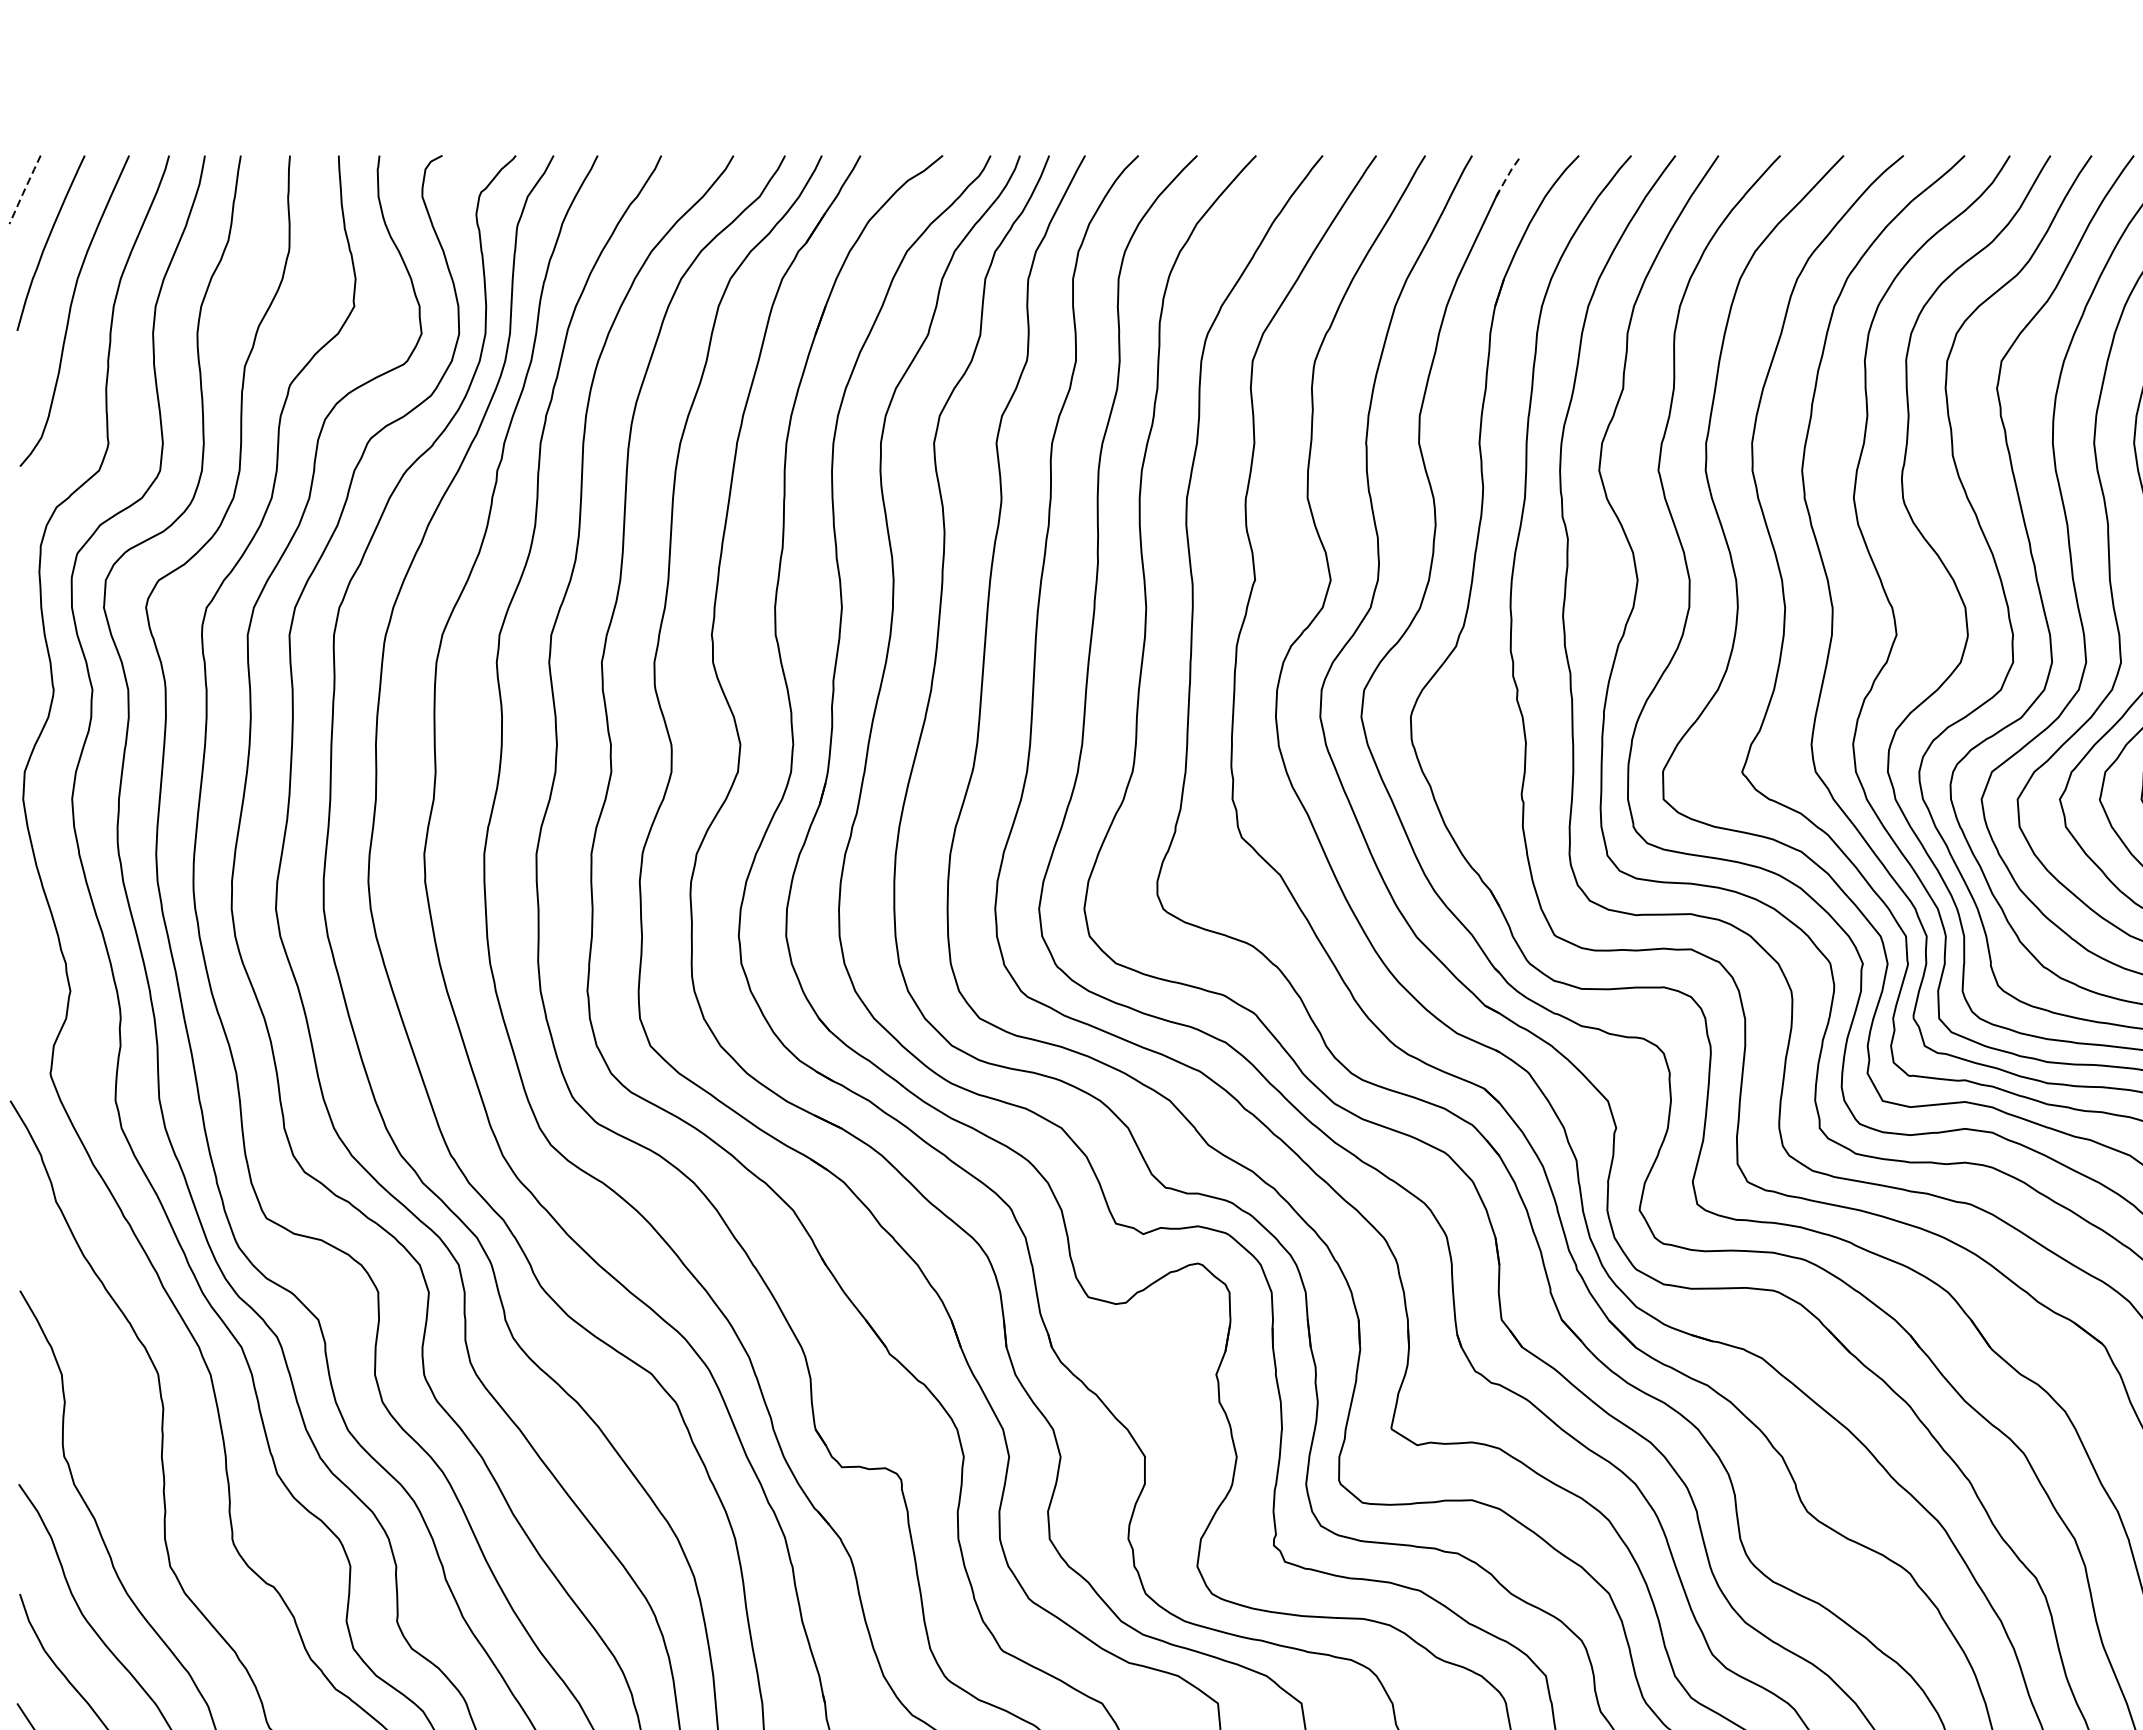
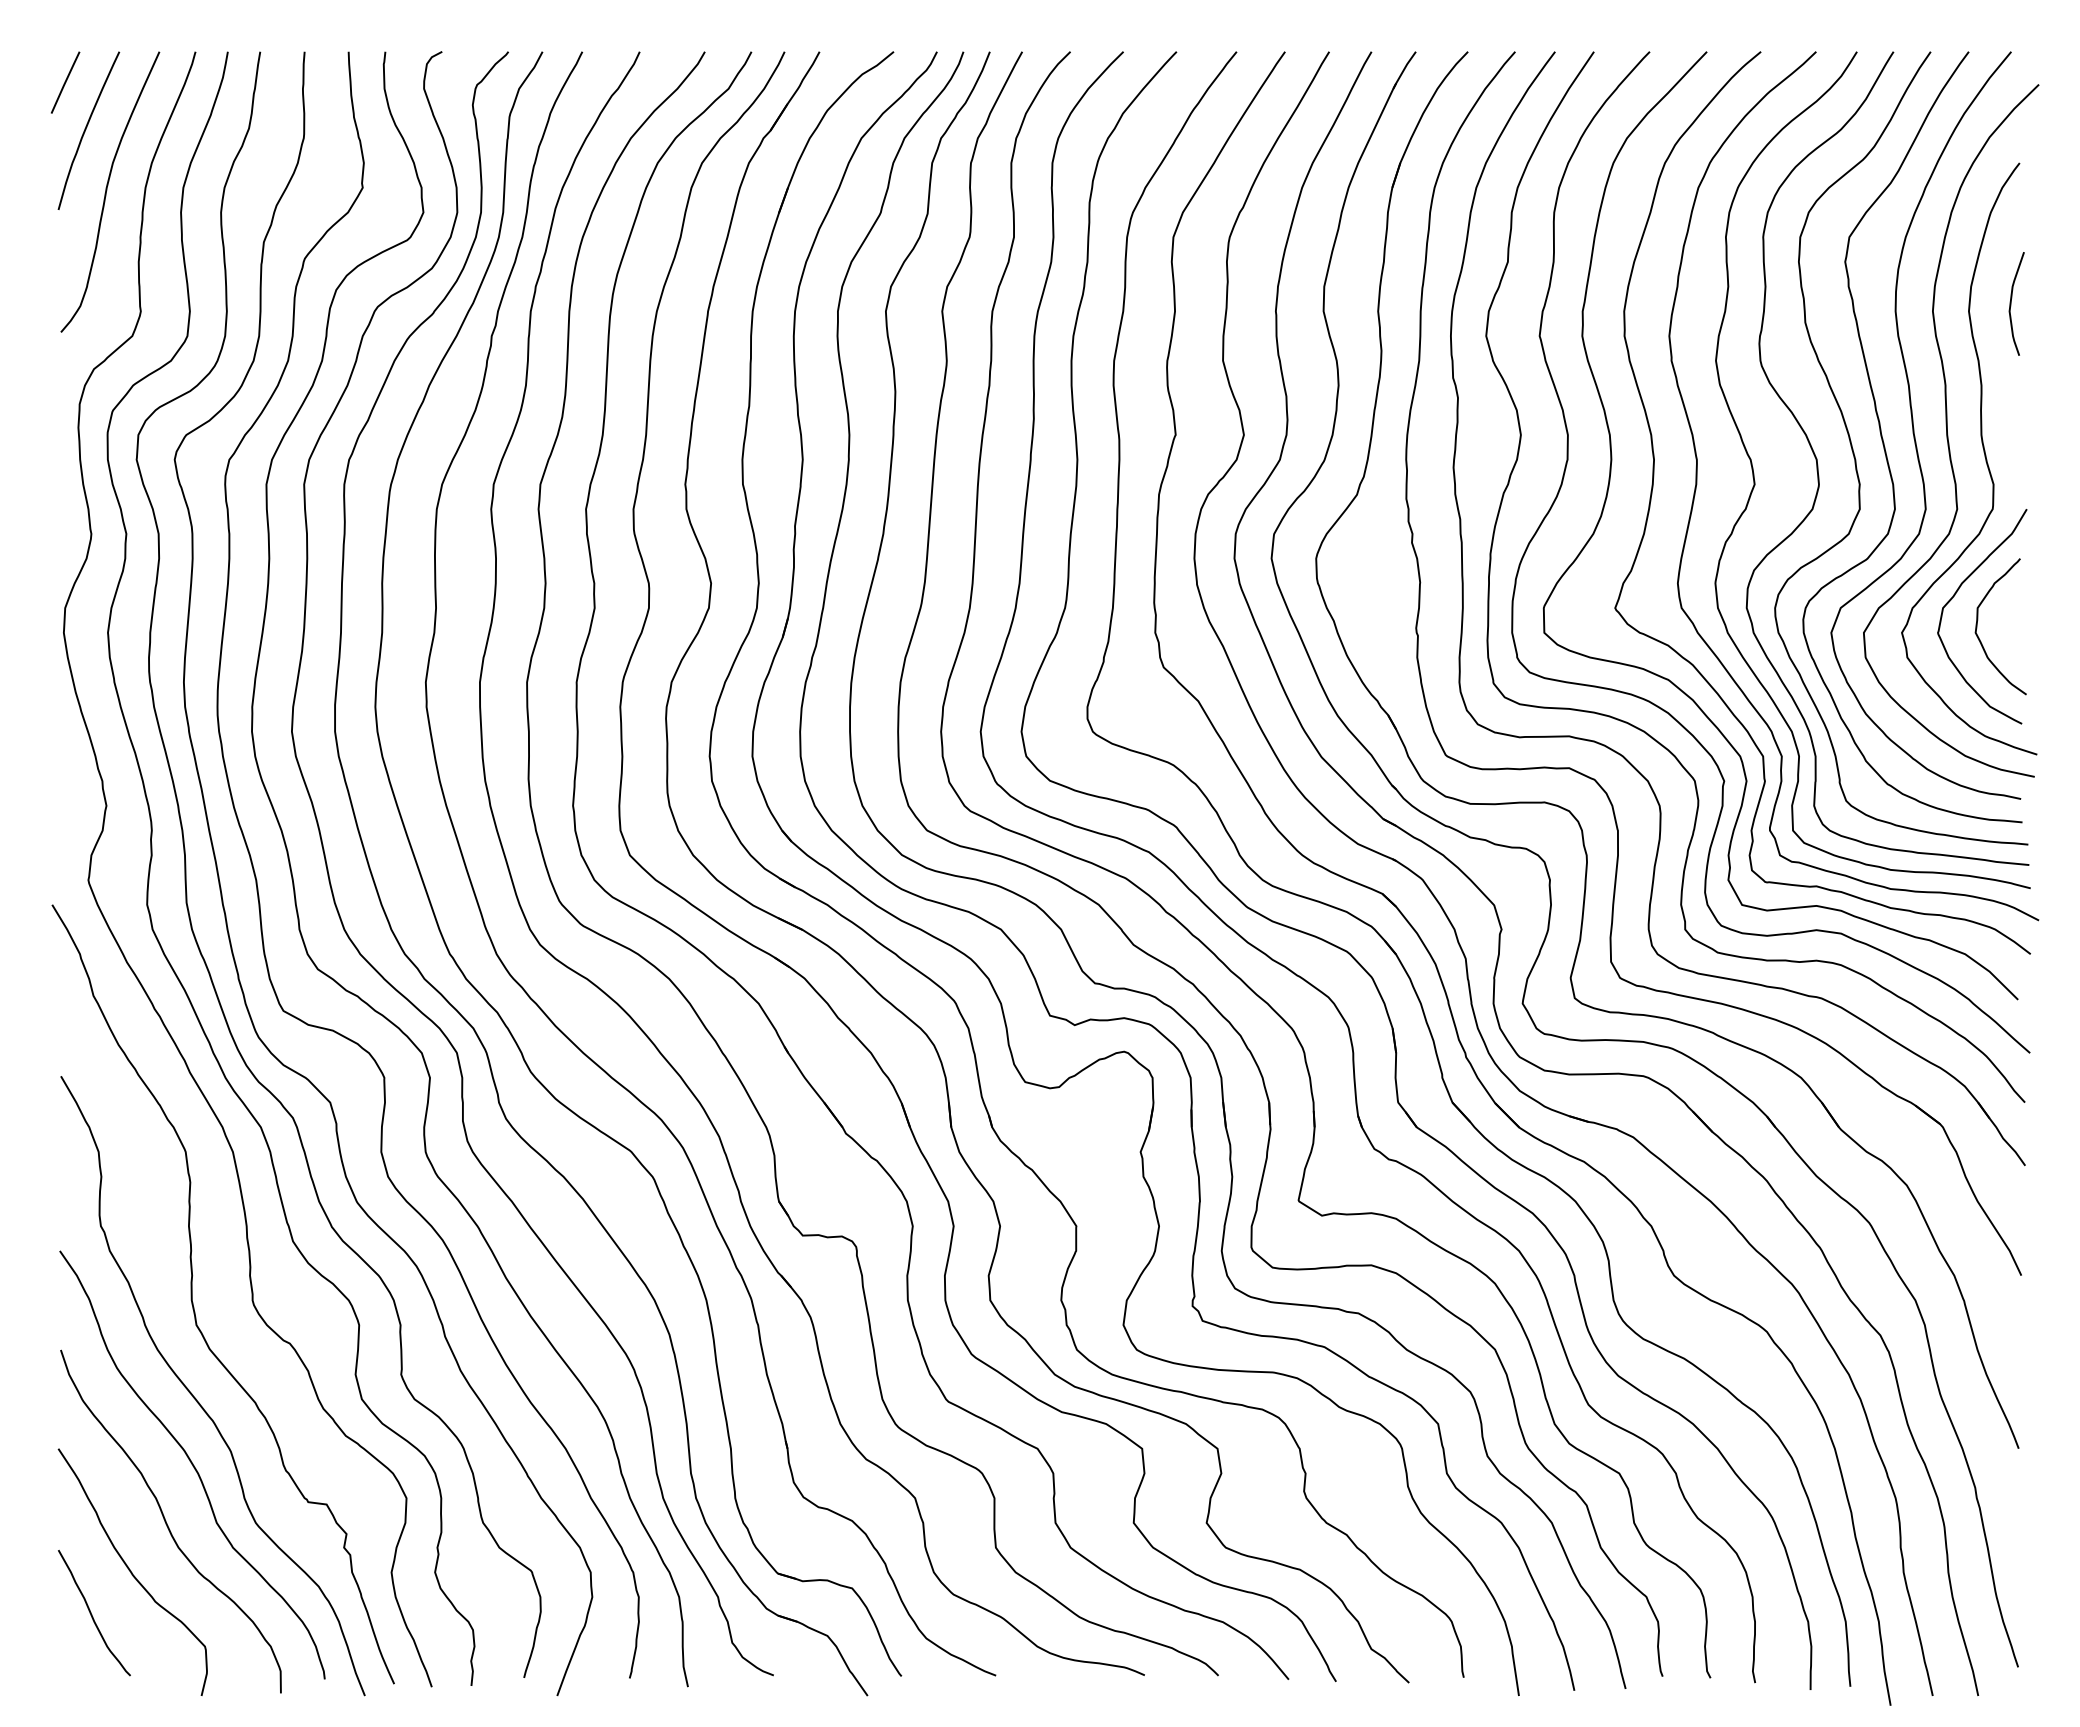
line: (1507, 175) -> (1403, 69), dashed -> solid
line: (25, 189) -> (65, 82), dashed -> solid

